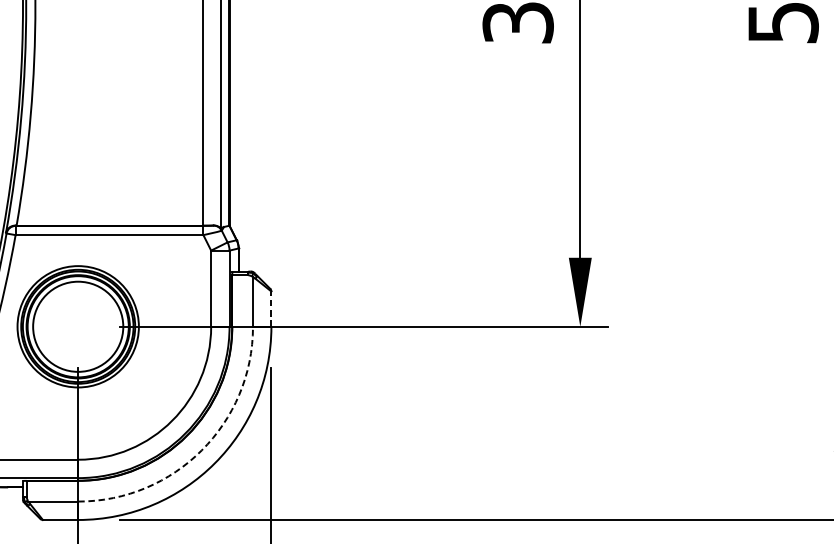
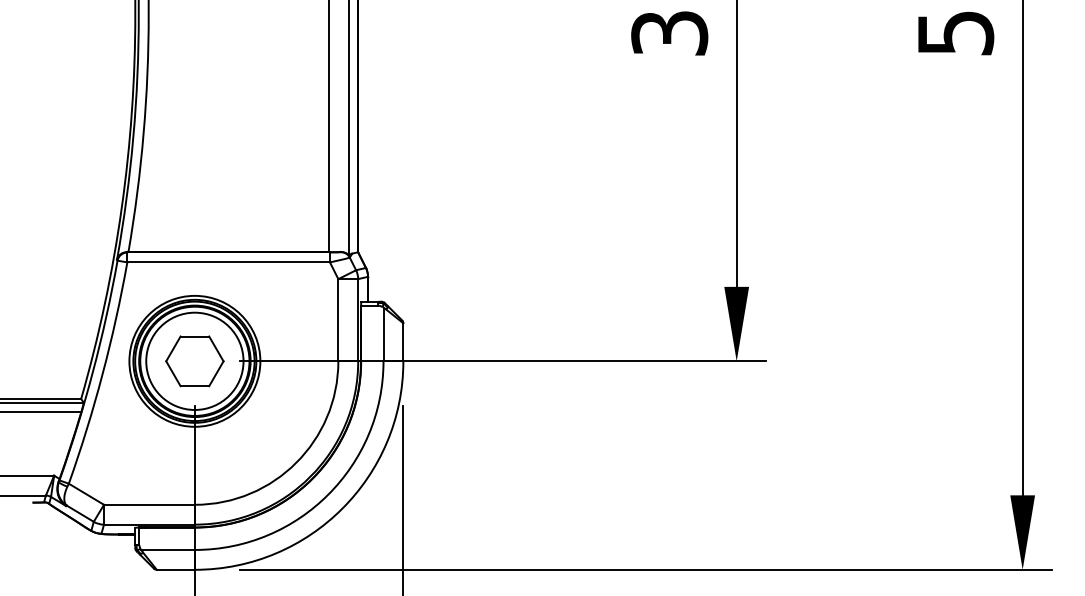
line: (271, 308) -> (403, 341), dashed -> solid
part: (77, 326) -> (194, 361), added
arc: (202, 450) -> (328, 494), dashed -> solid

